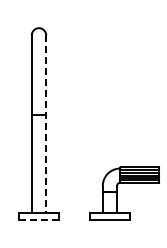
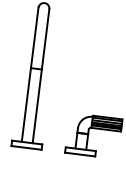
line: (46, 124) -> (41, 76), dashed -> solid
line: (38, 219) -> (26, 147), dashed -> solid

